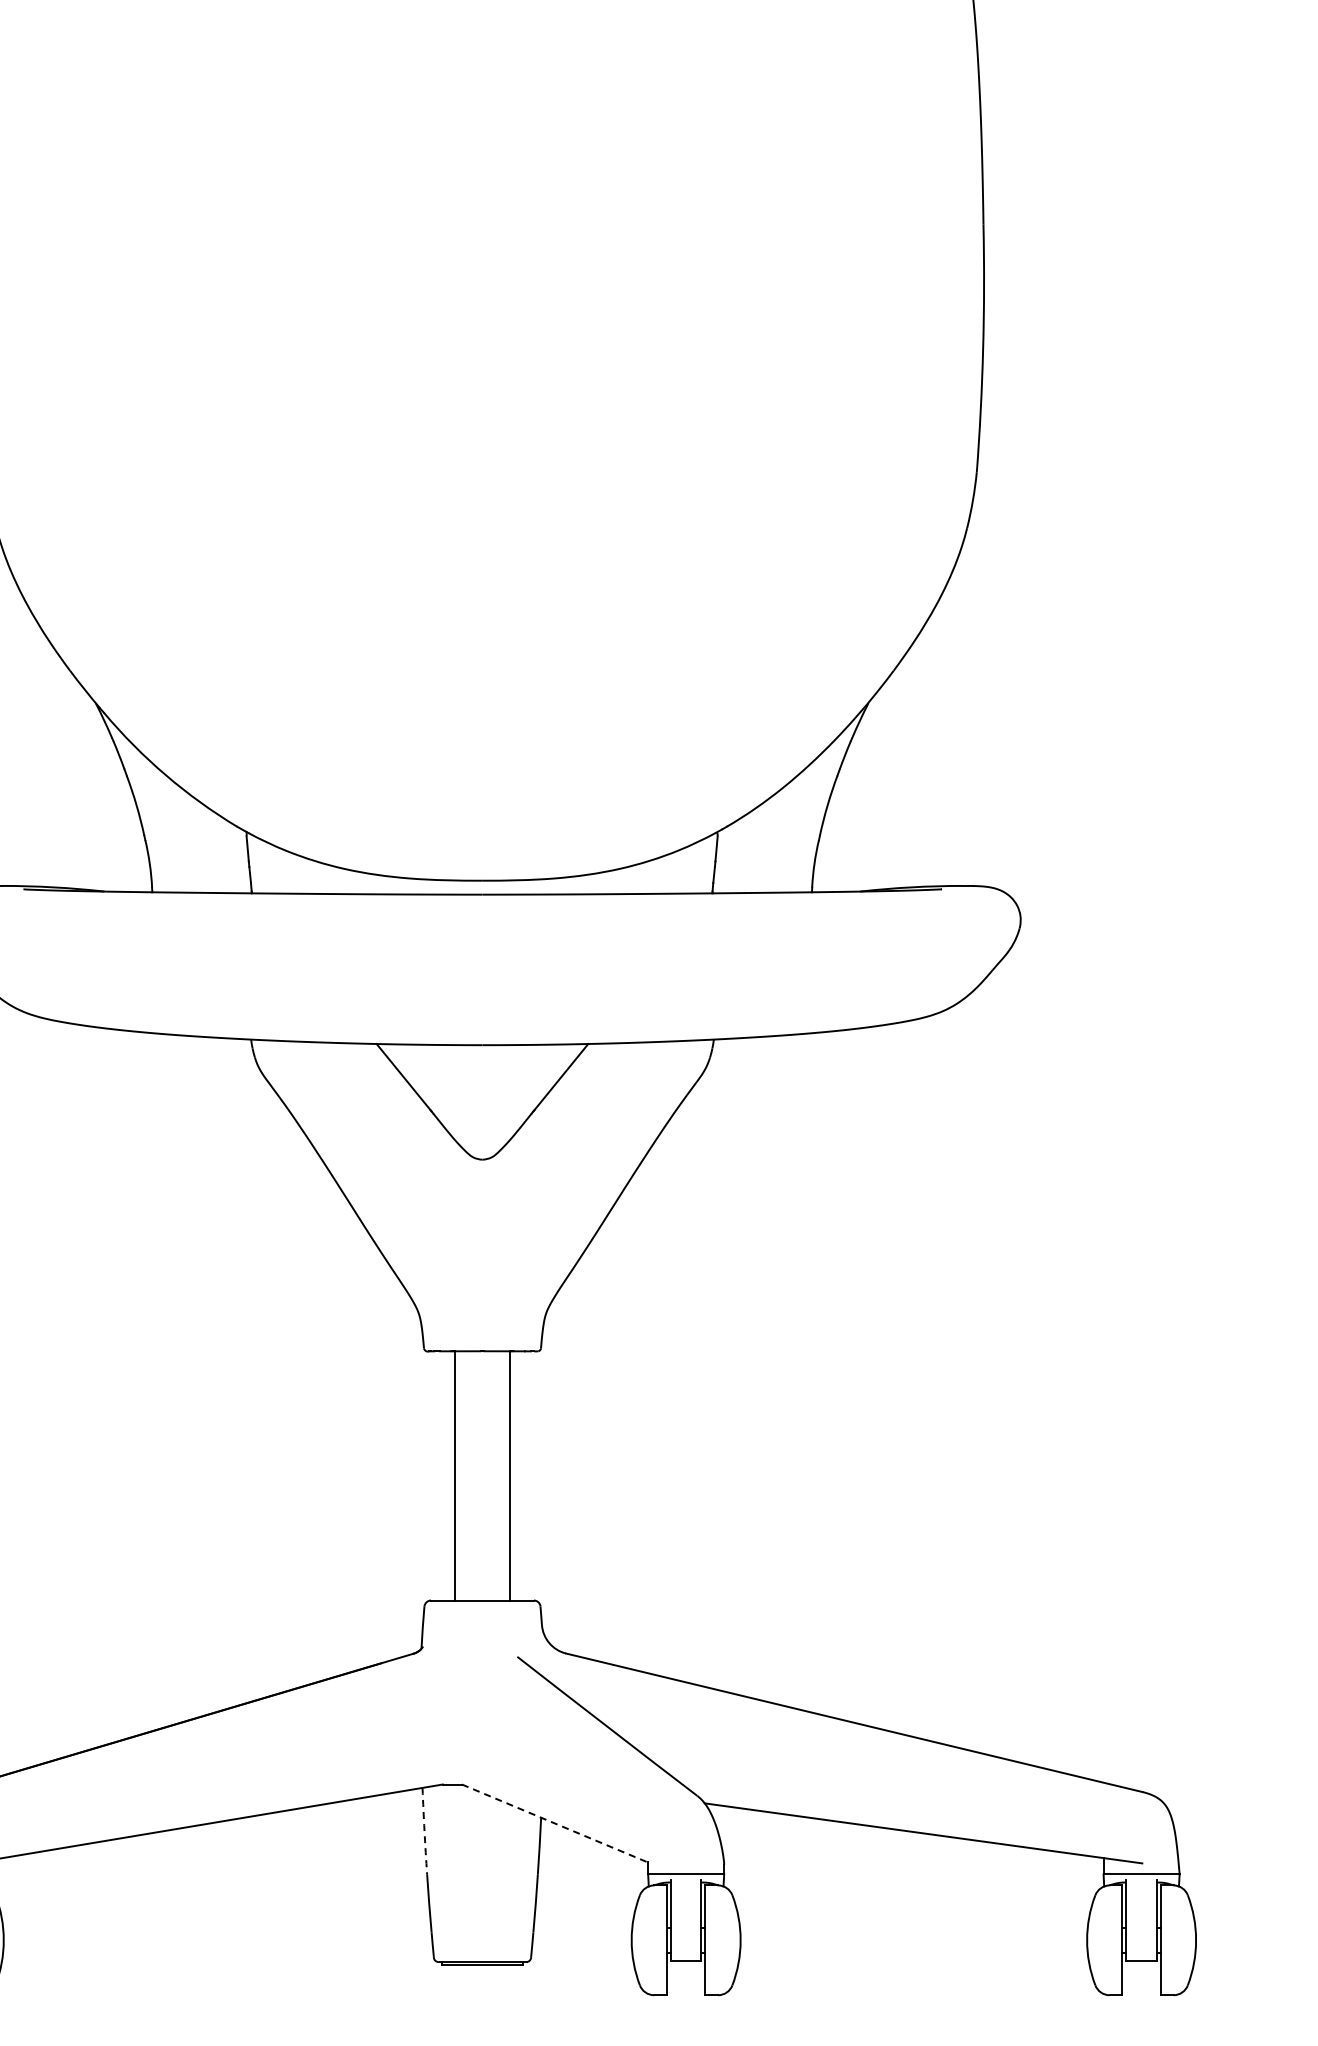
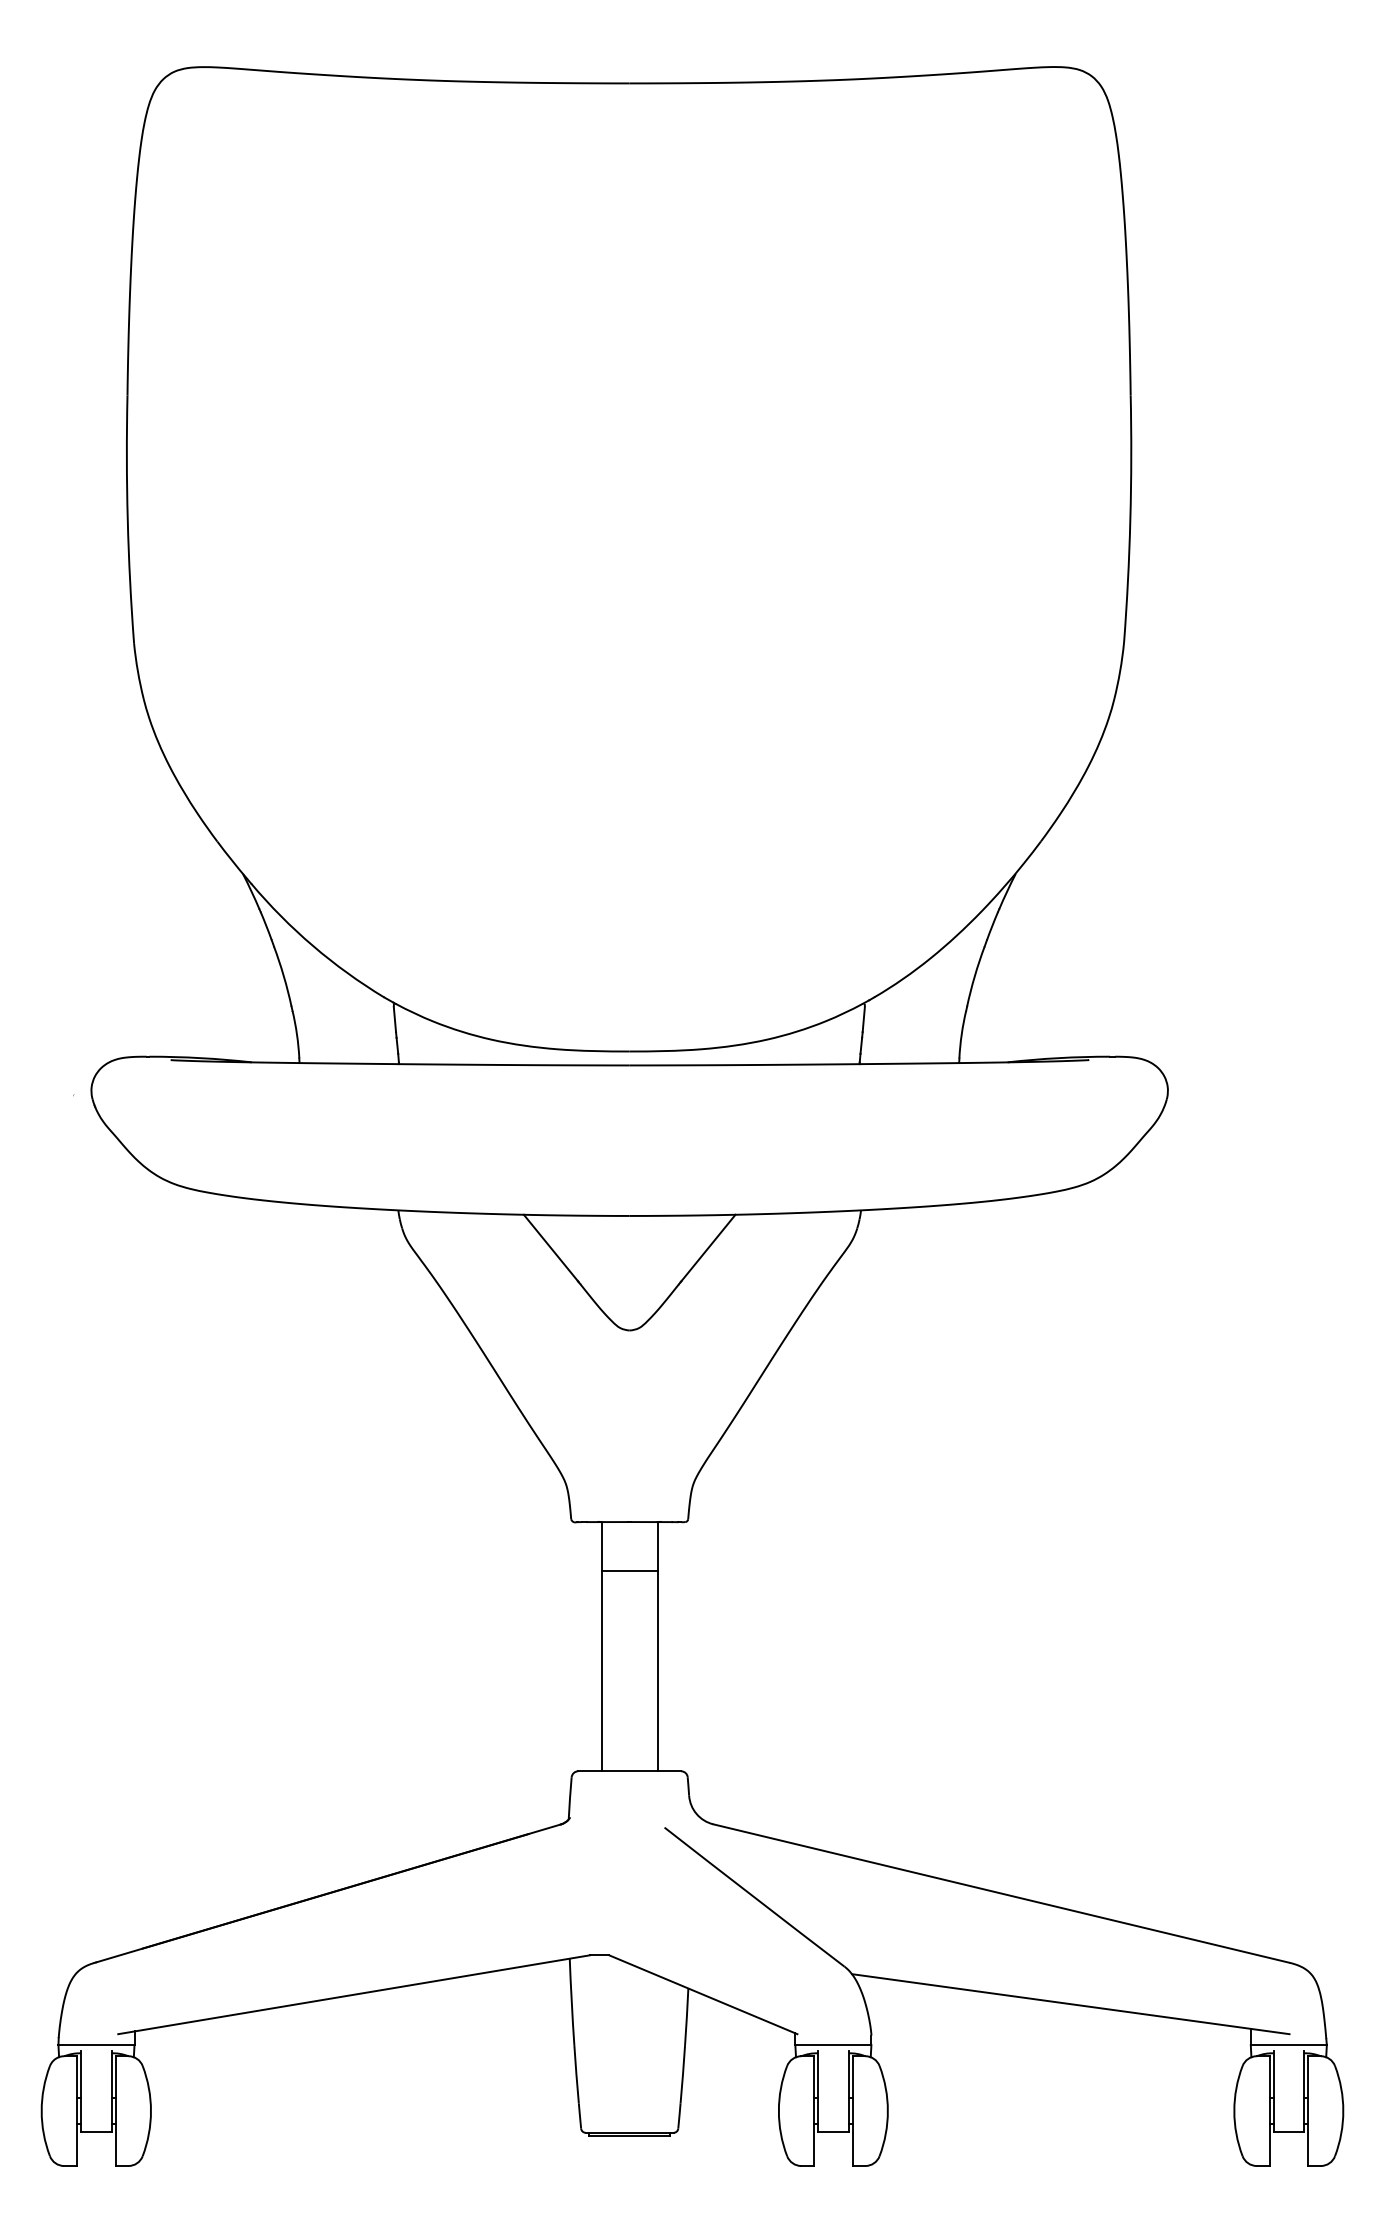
line: (482, 1399) -> (629, 1570), added
line: (556, 1823) -> (703, 1994), dashed -> solid
arc: (424, 1830) -> (571, 2001), dashed -> solid

